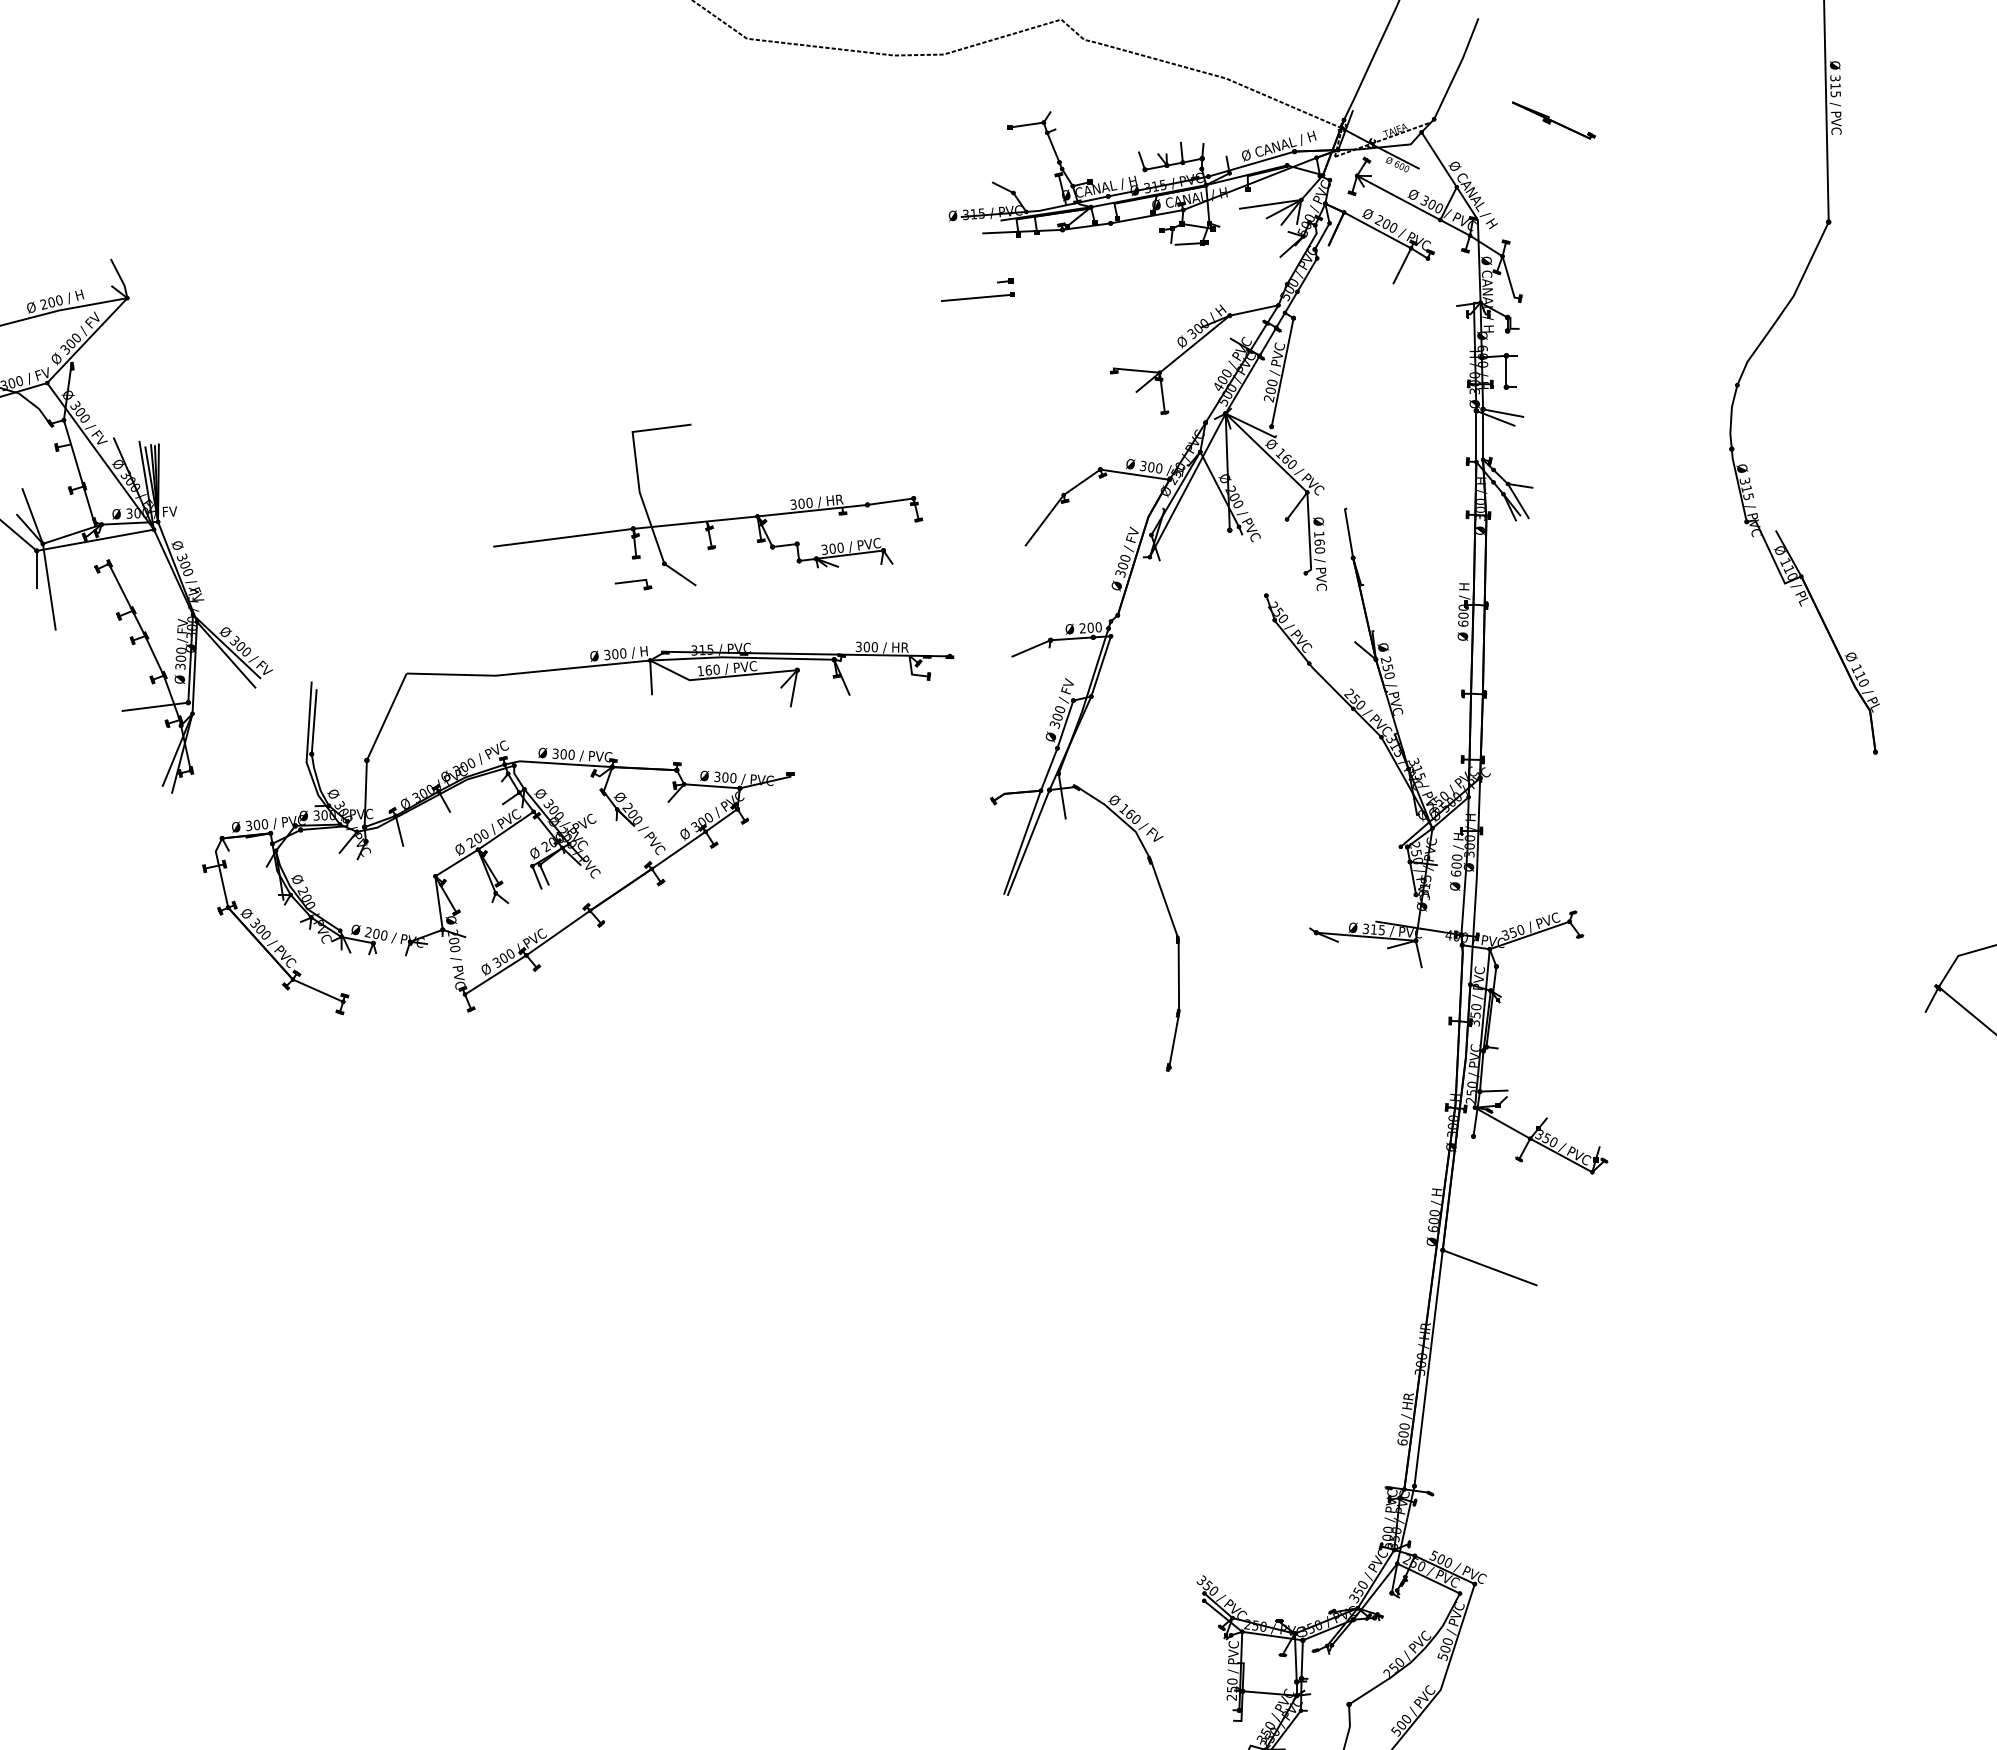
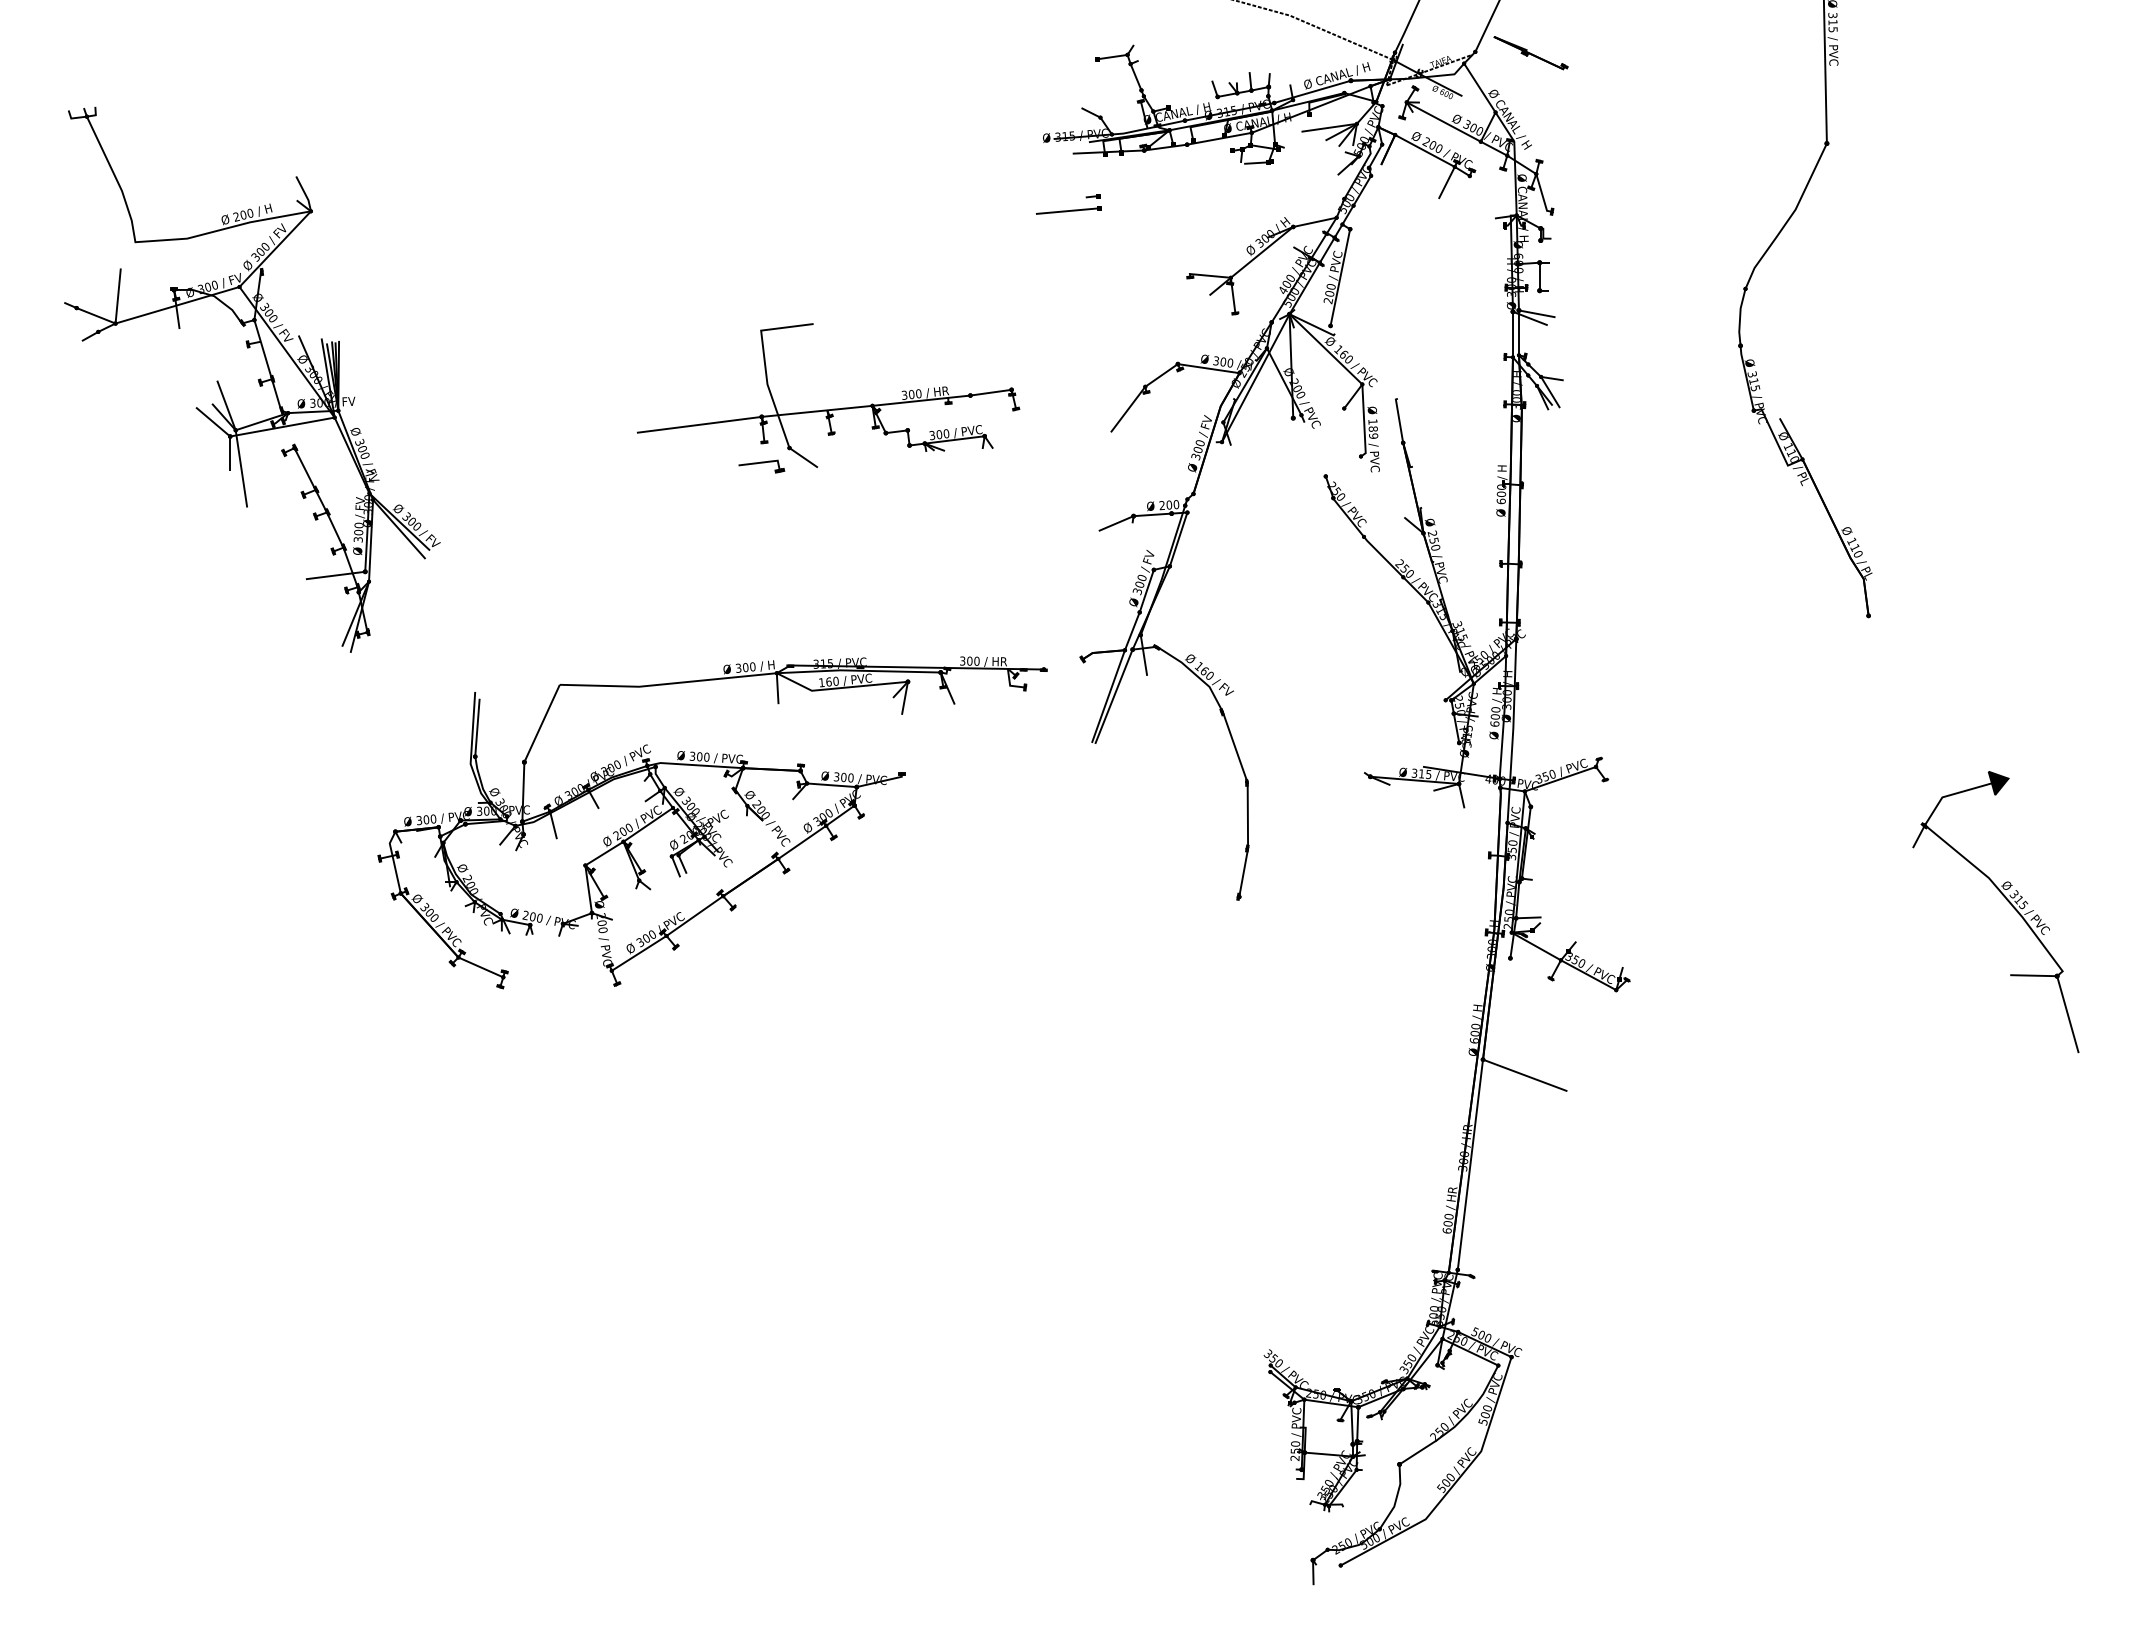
part: (1553, 121) -> (1530, 53), moved
text: (1318, 546) -> (1372, 432), 160 -> 189
part: (633, 584) -> (761, 466), size x1.4
part: (578, 828) -> (712, 822), moved

